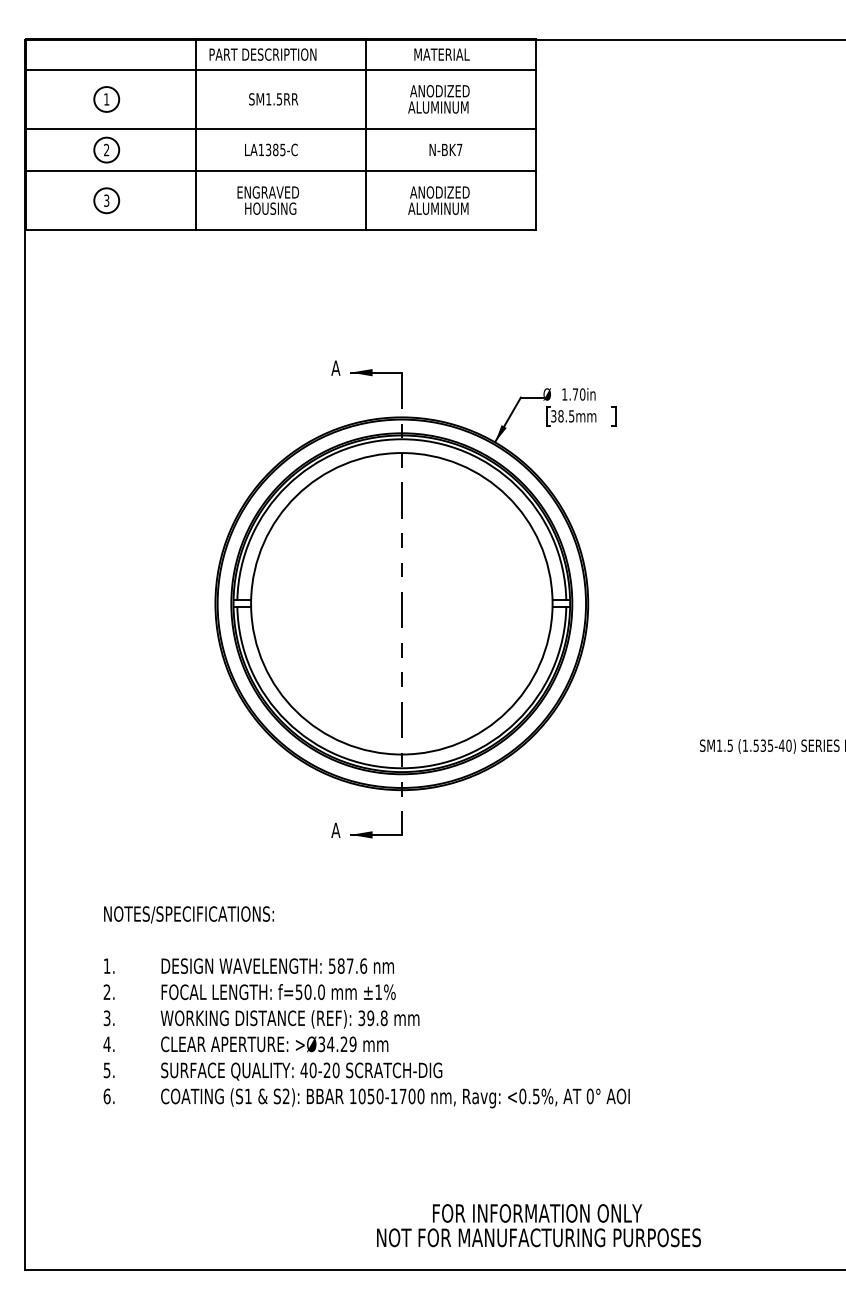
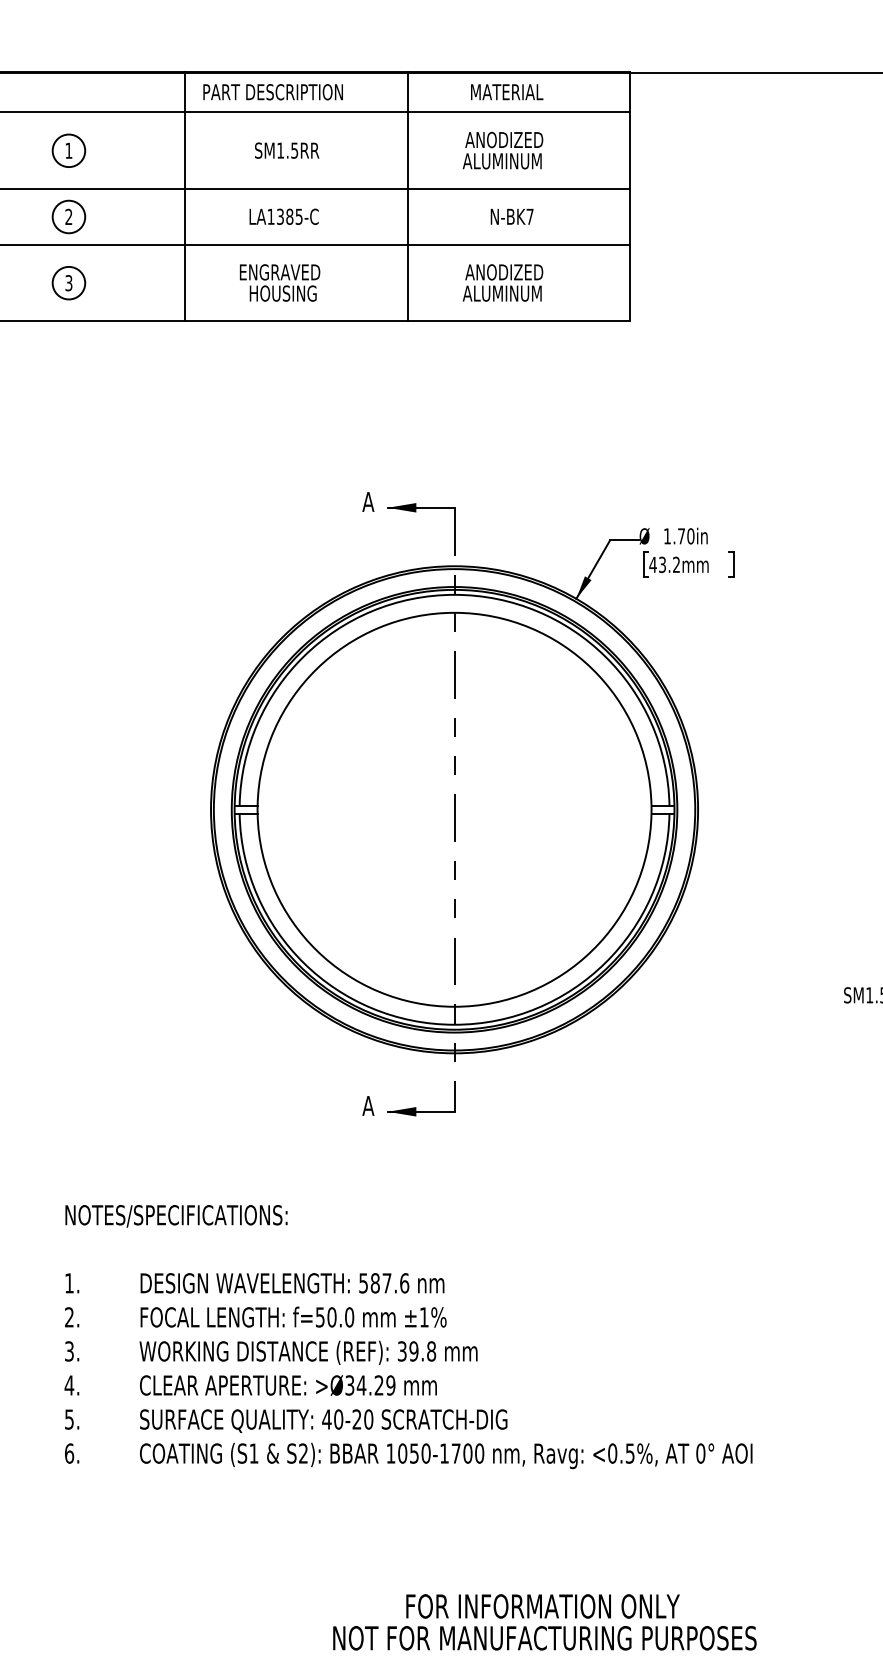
text: (562, 416) -> (664, 565), 38.5mm -> 43.2mm
text: (538, 1225) -> (544, 1622), moved

